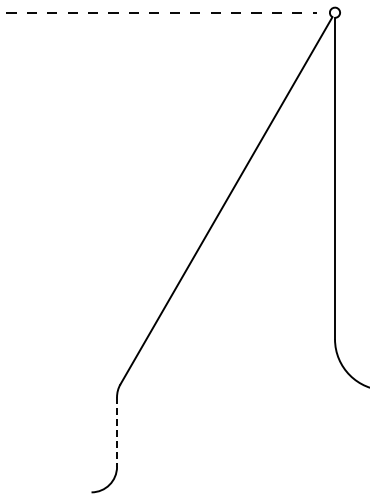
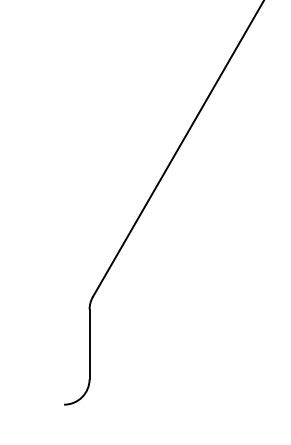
line: (117, 432) -> (90, 344), dashed -> solid

